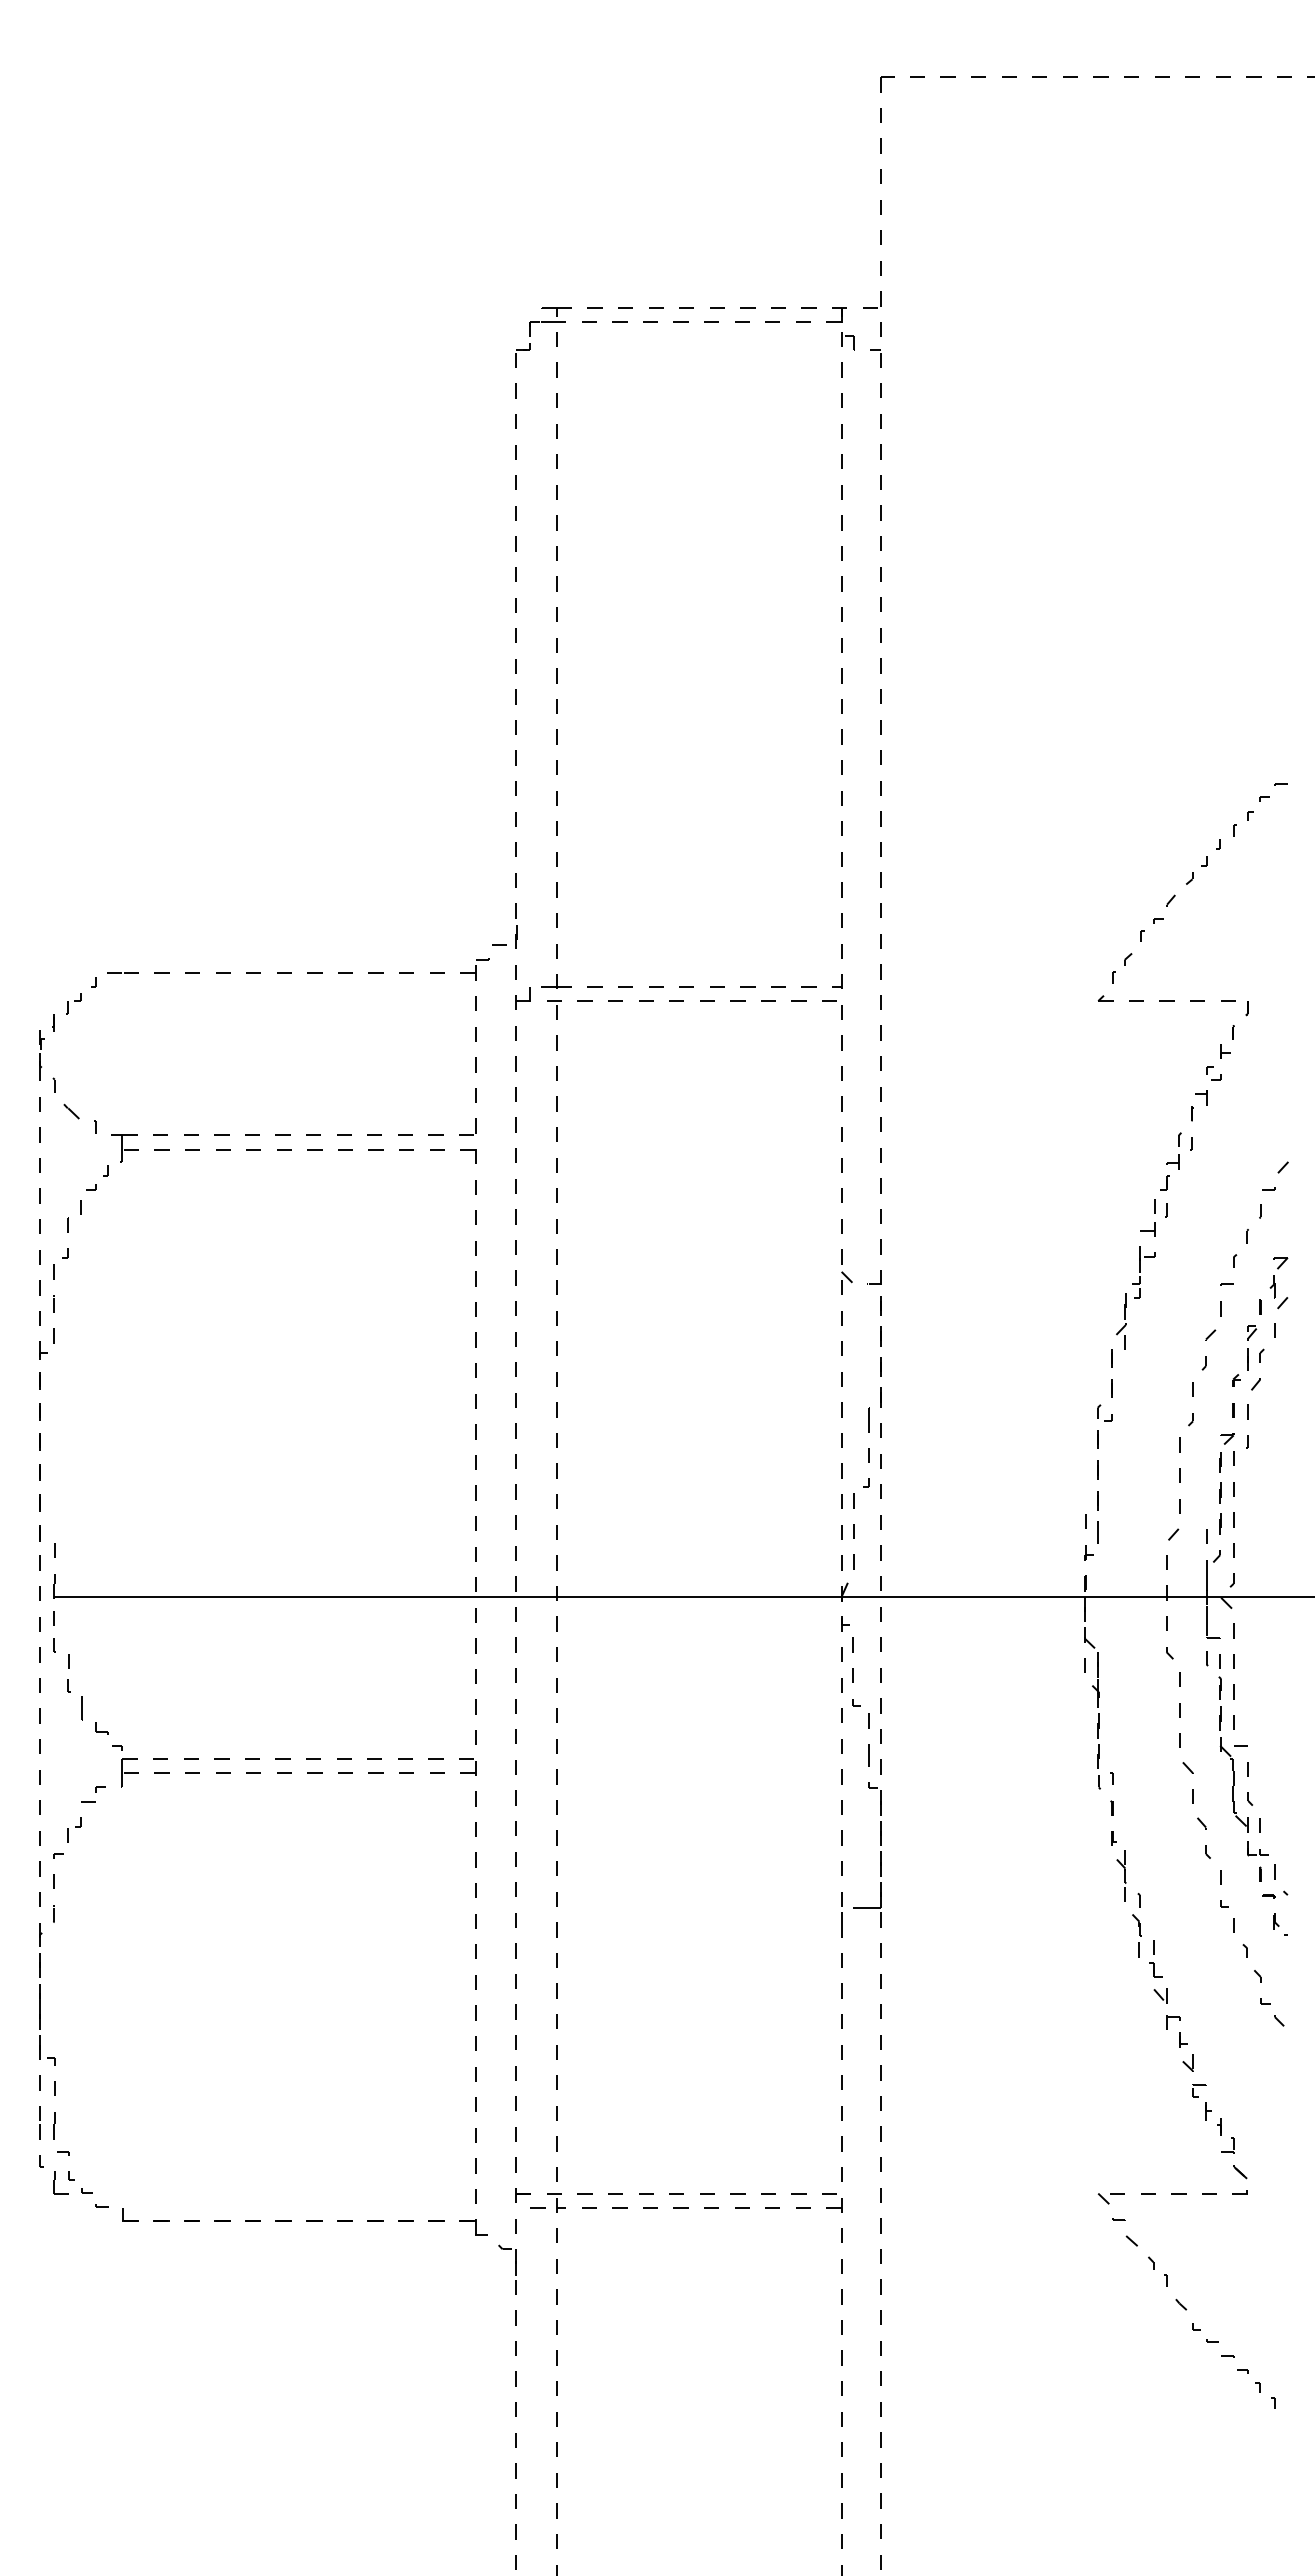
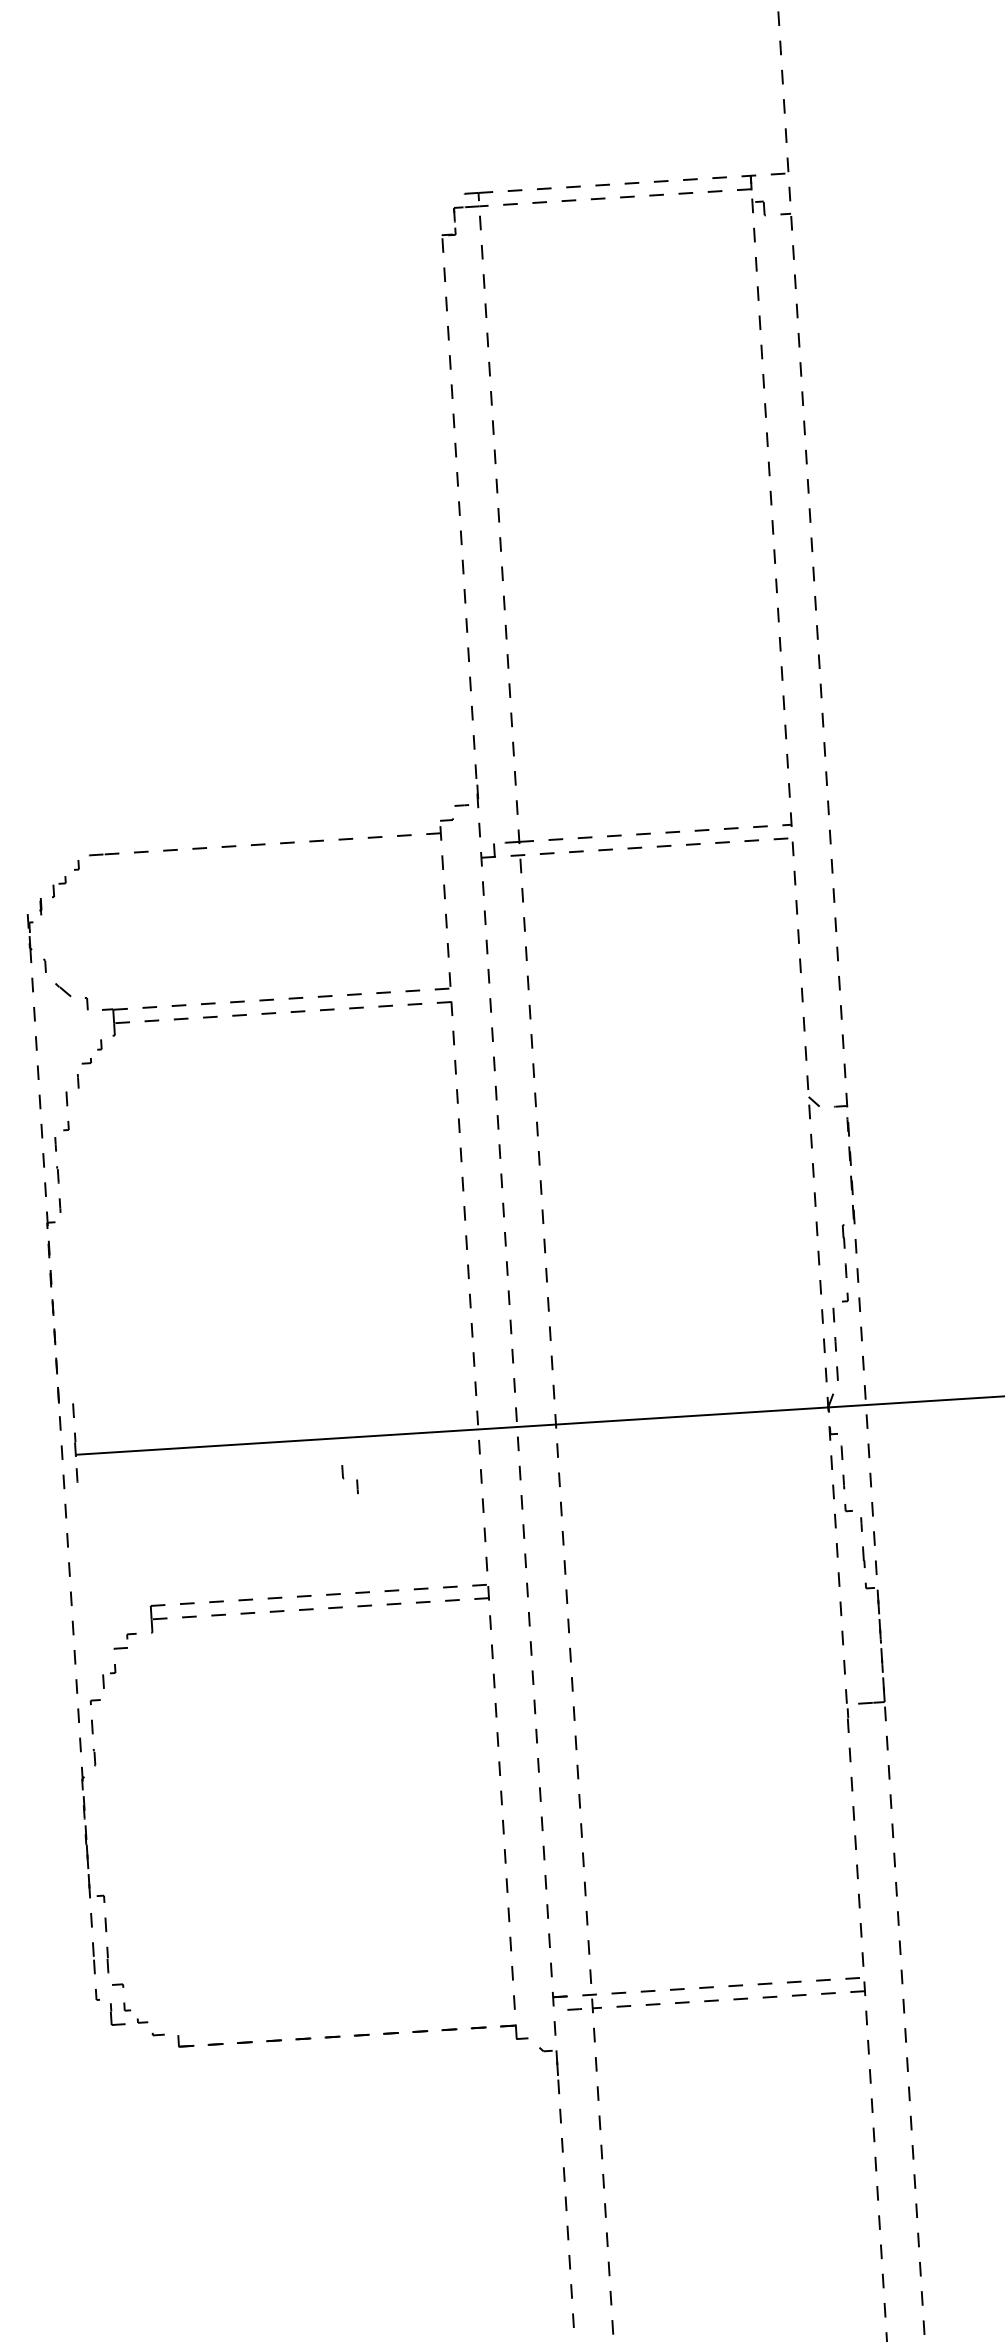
line: (55, 1652) -> (344, 1478), moved
part: (95, 1722) -> (122, 1572), removed

